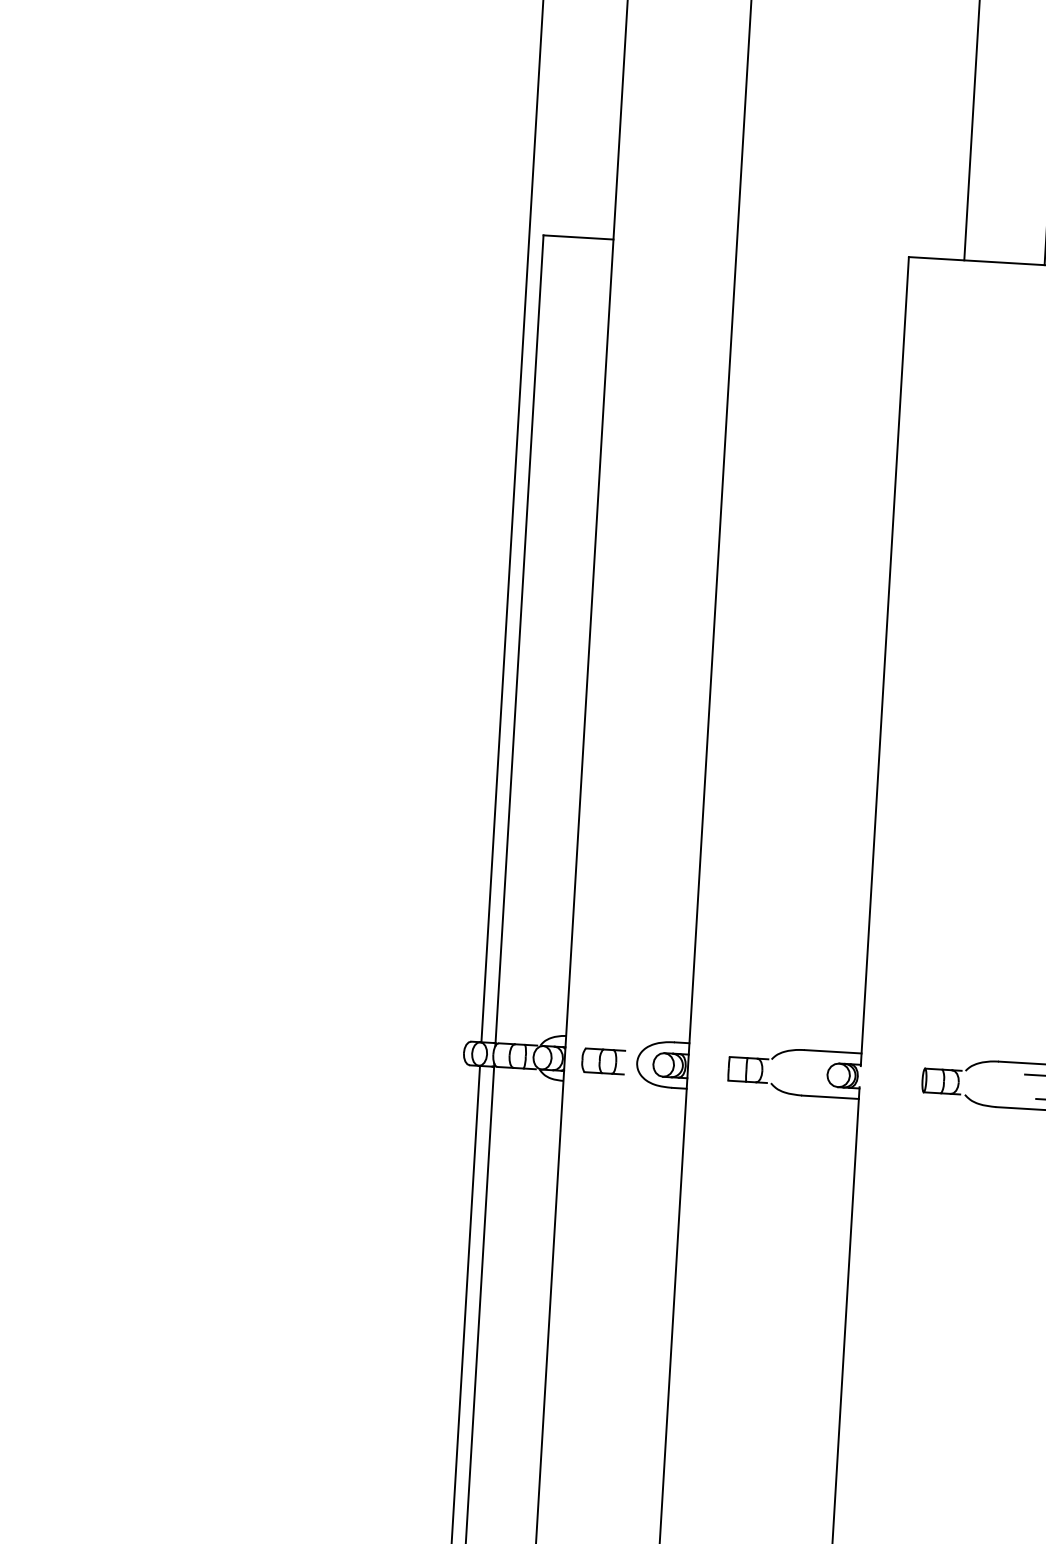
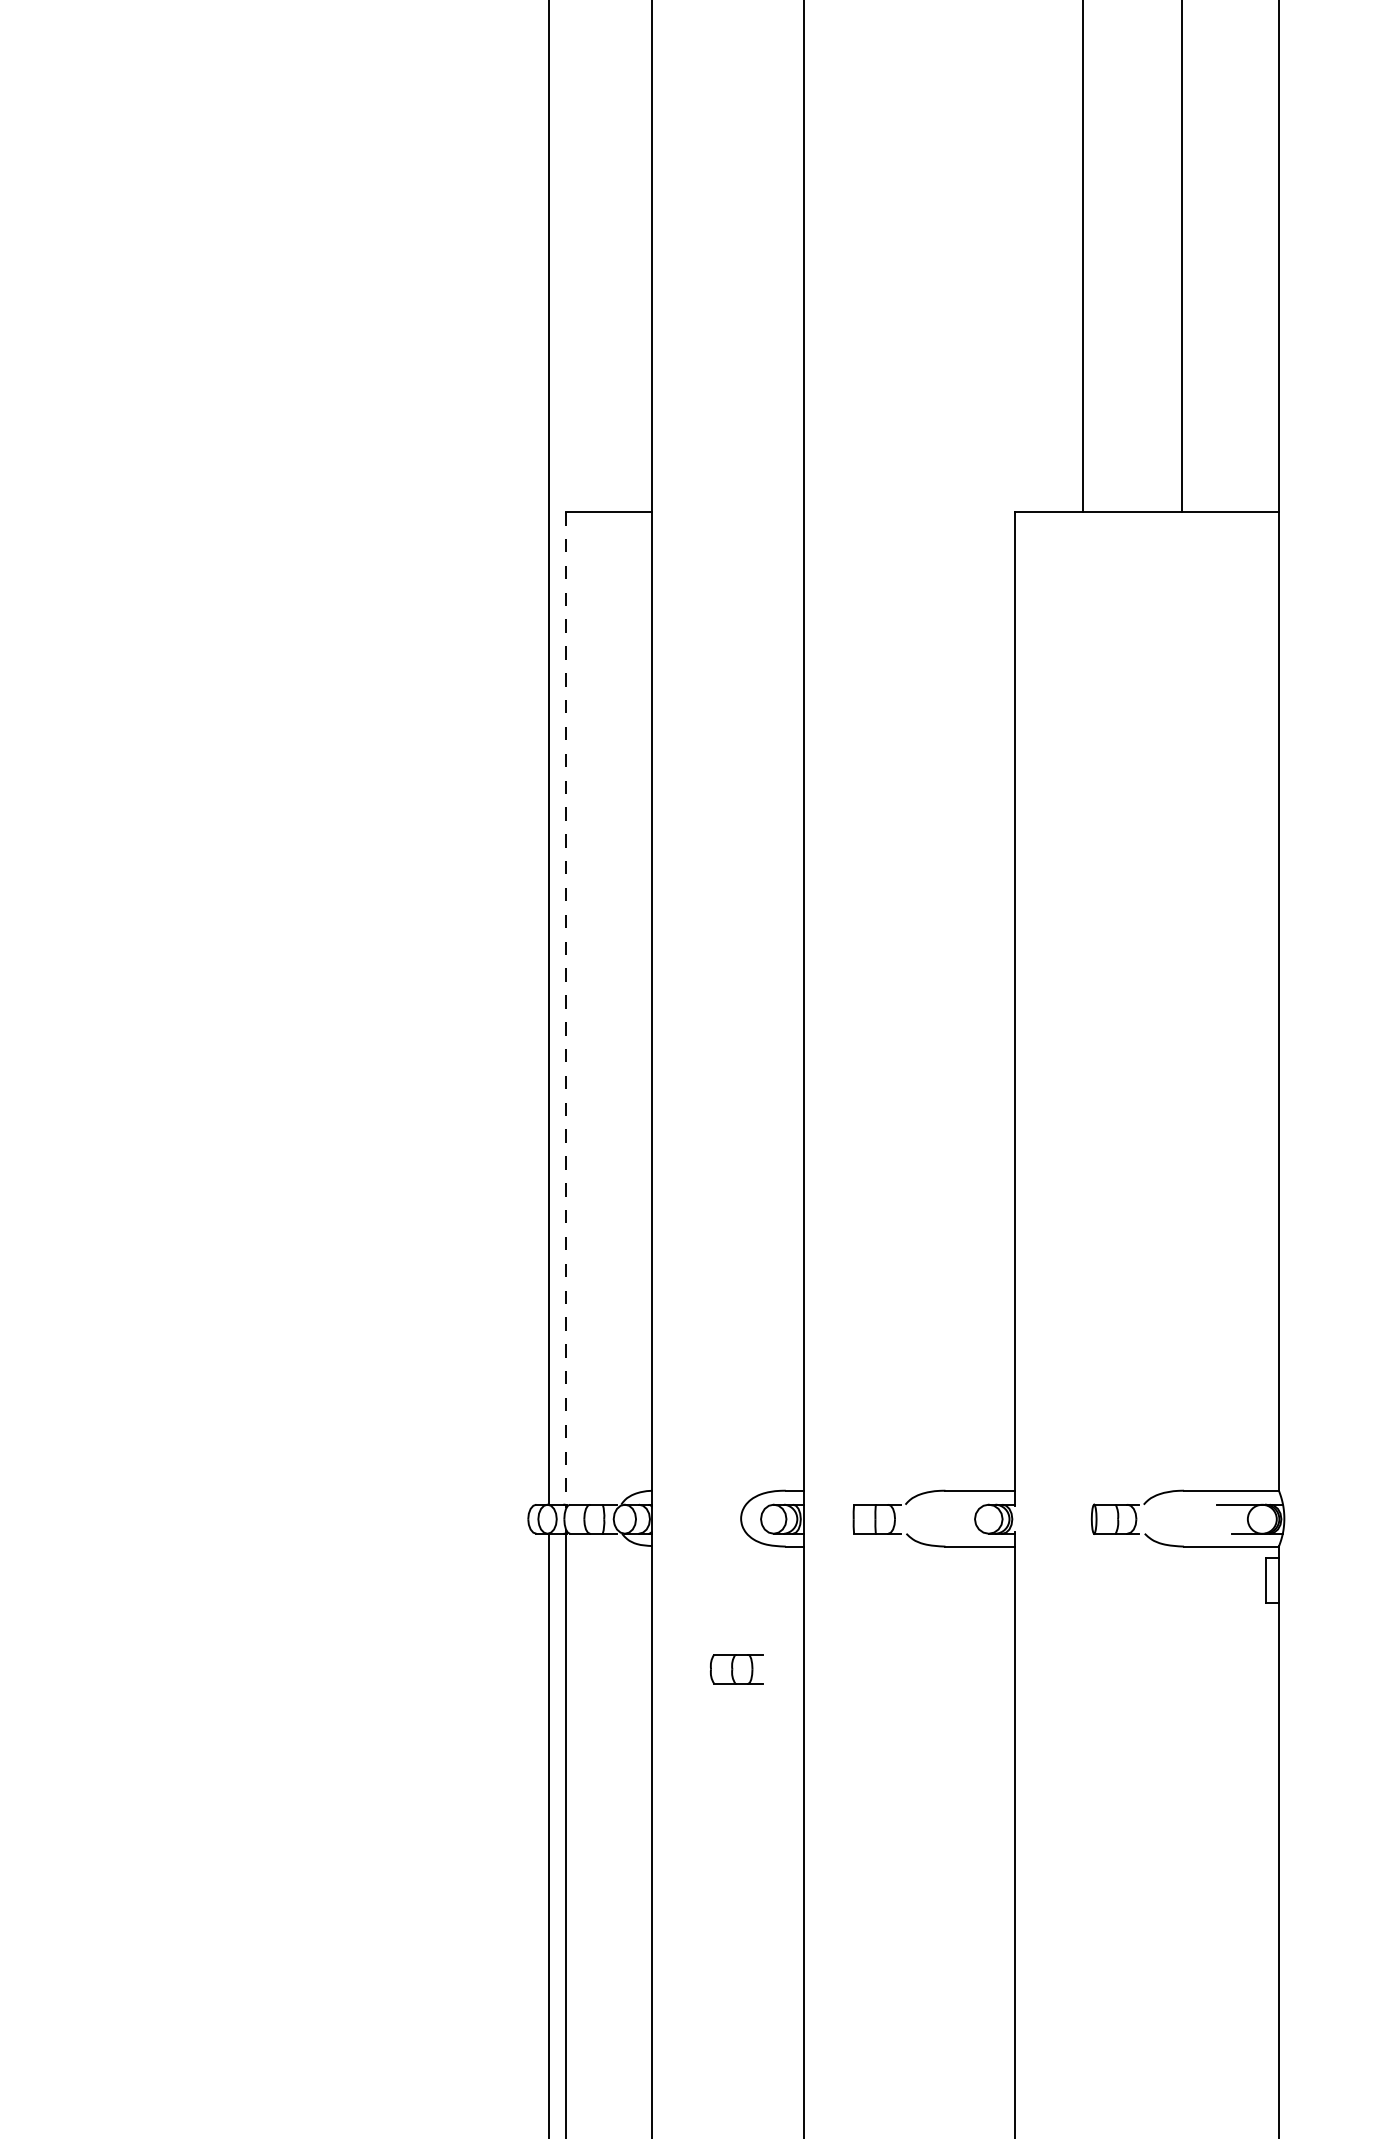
line: (519, 640) -> (566, 1010), solid -> dashed
part: (603, 1061) -> (736, 1669), moved

